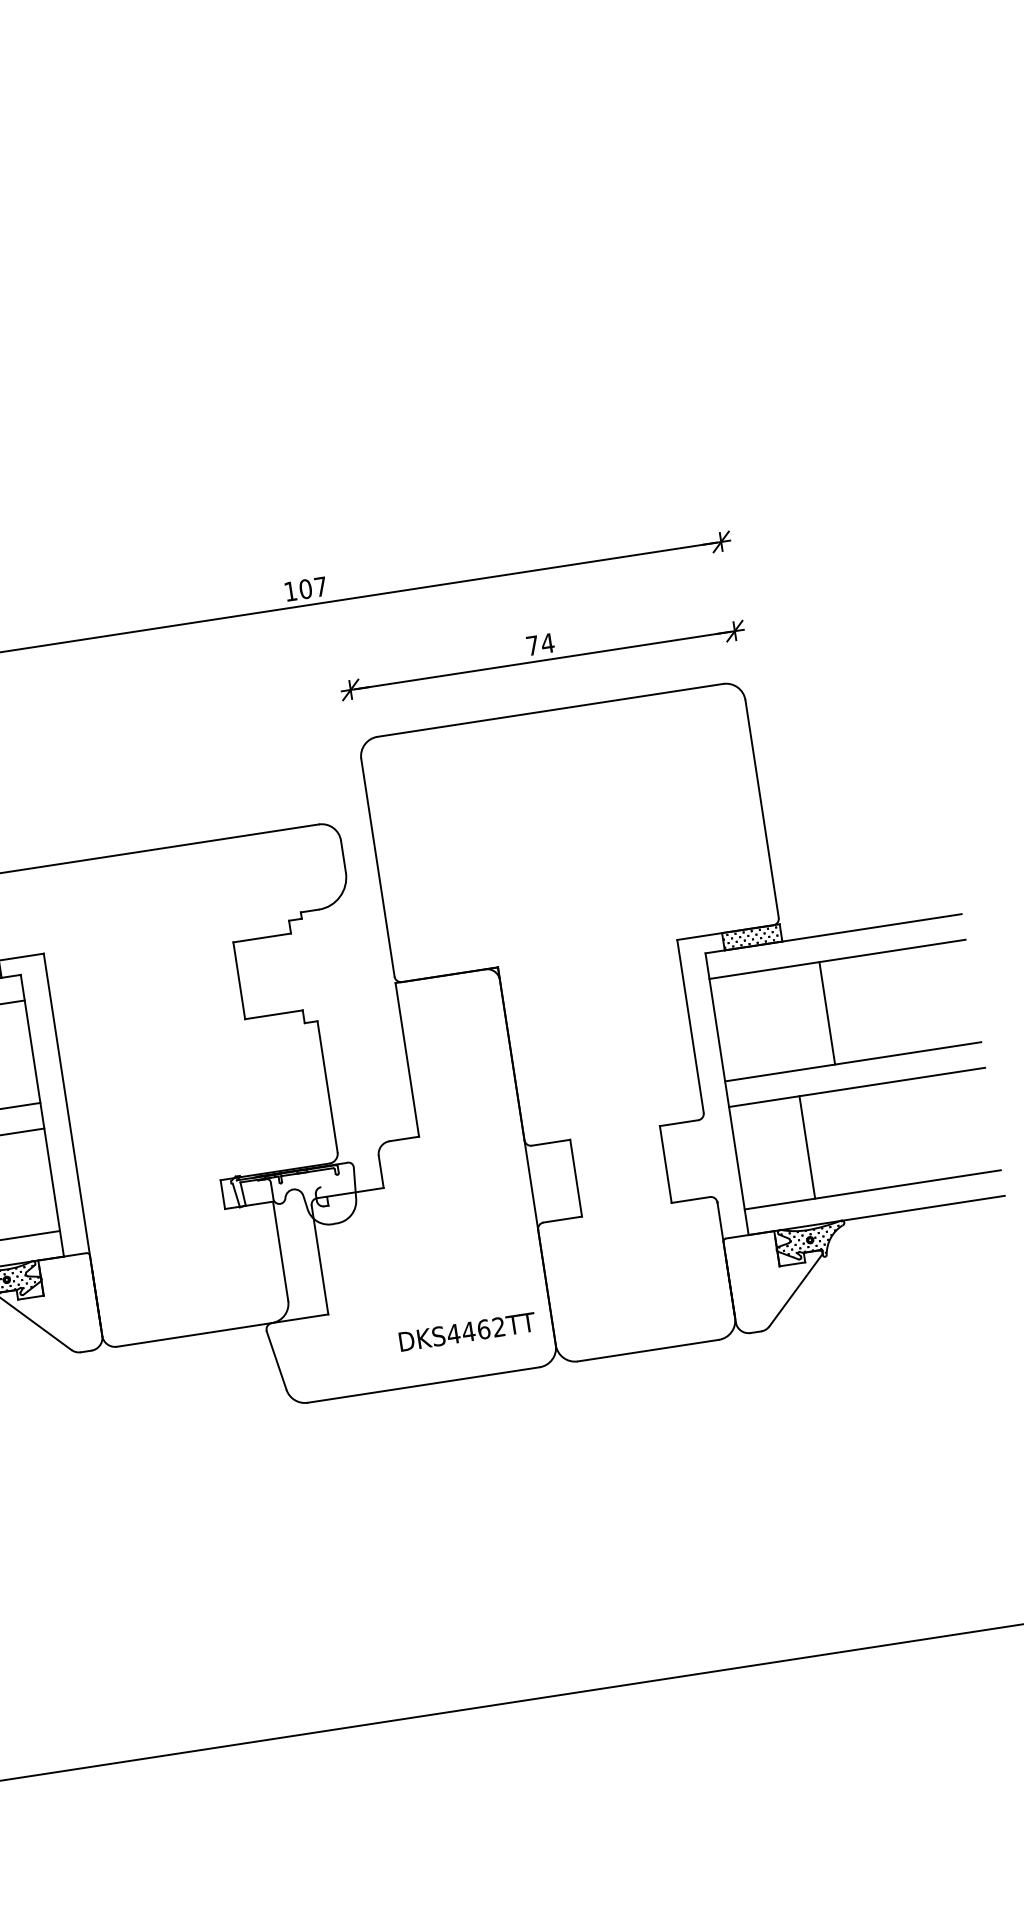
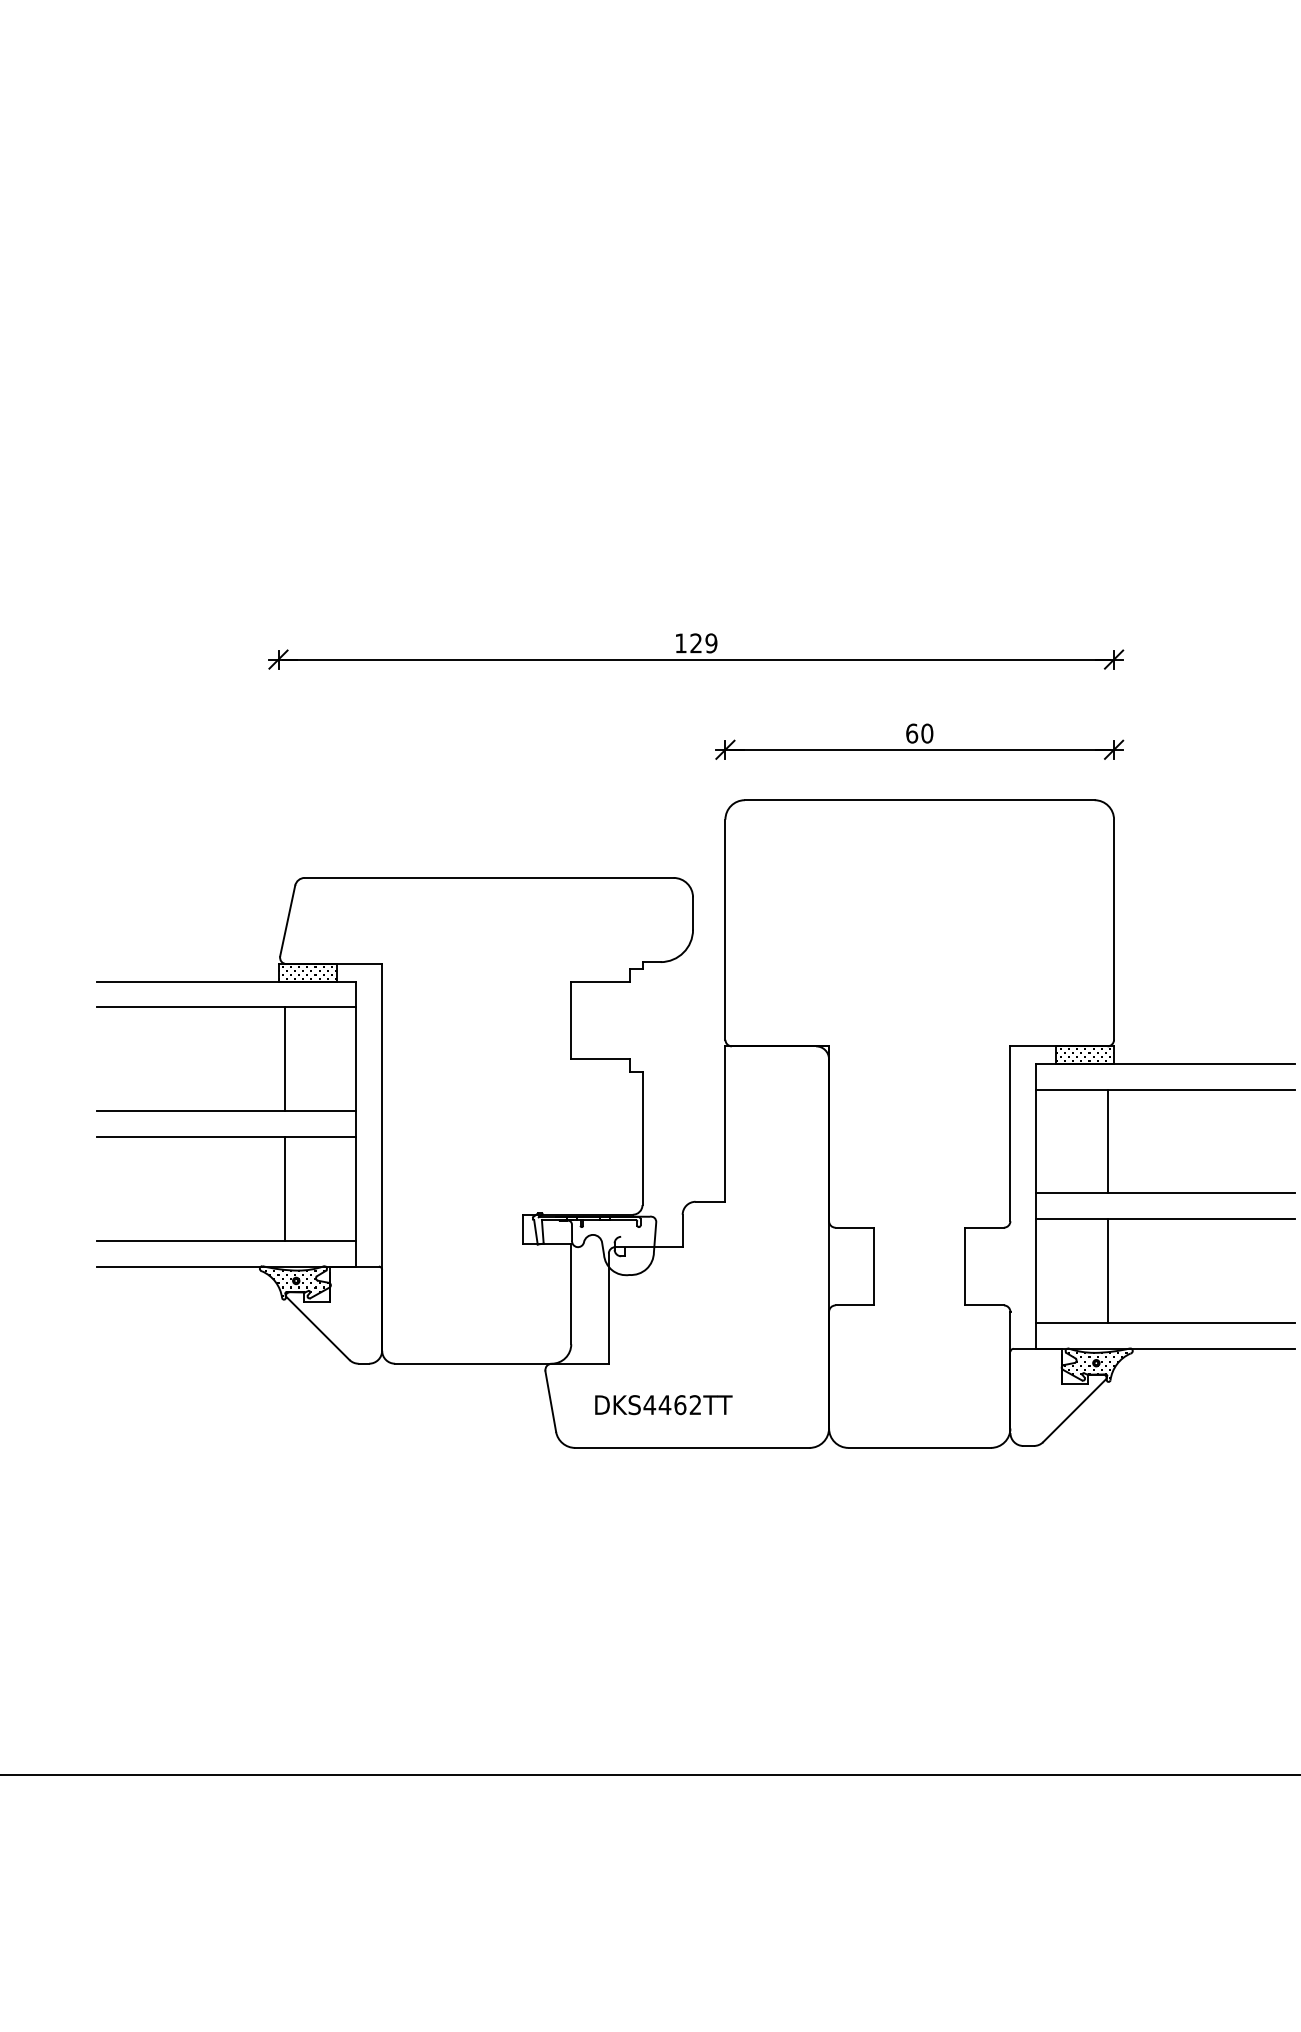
text: (312, 588) -> (703, 643), 107 -> 129
text: (540, 644) -> (919, 733), 74 -> 60
line: (827, 1013) -> (1107, 1141), moved
text: (467, 1332) -> (663, 1405), moved

